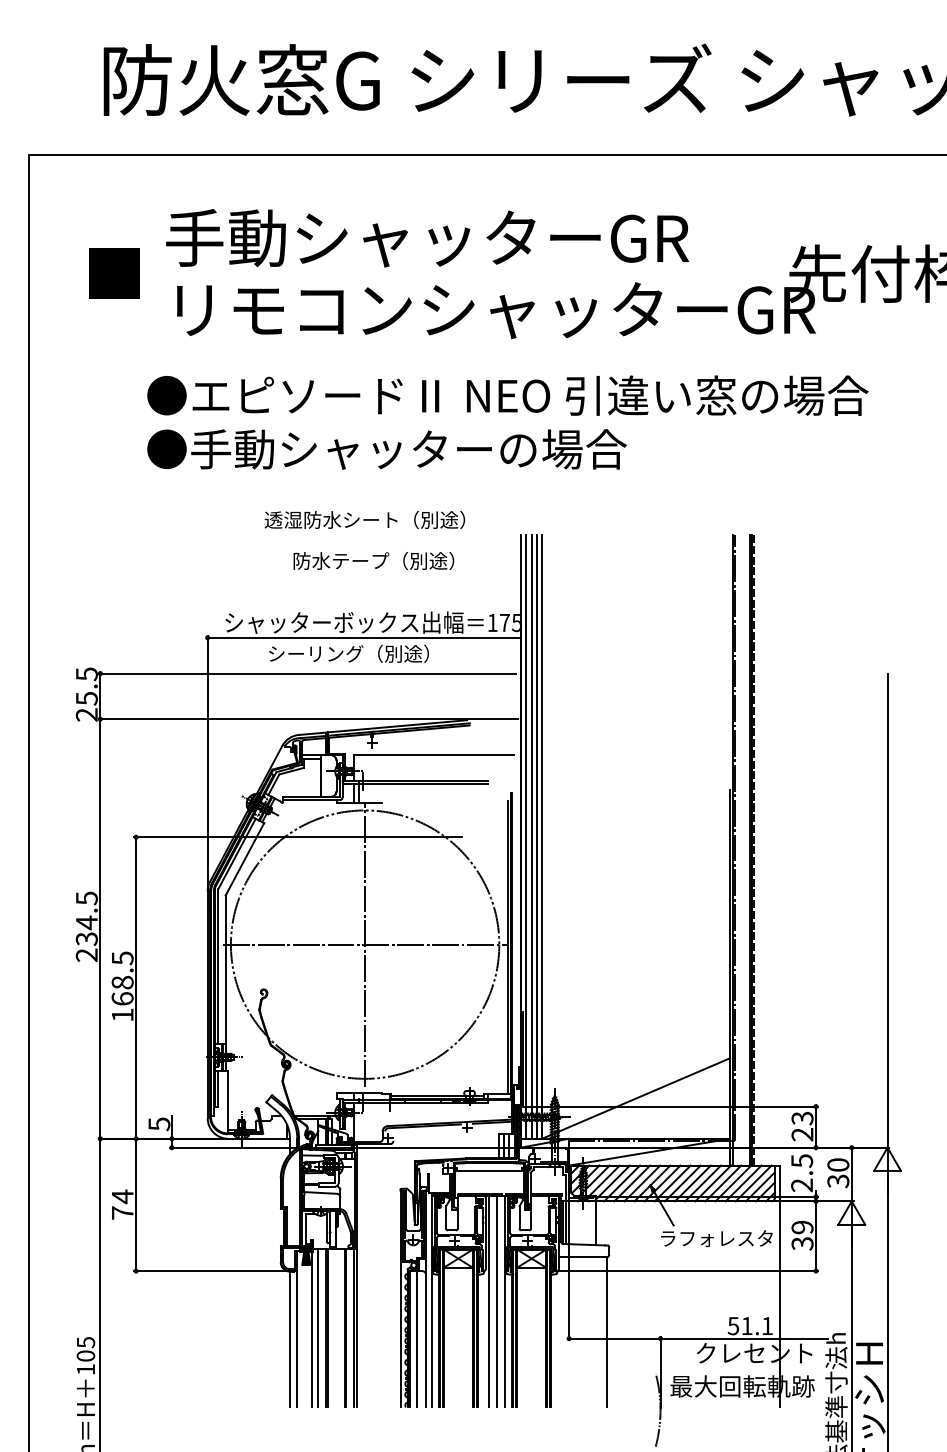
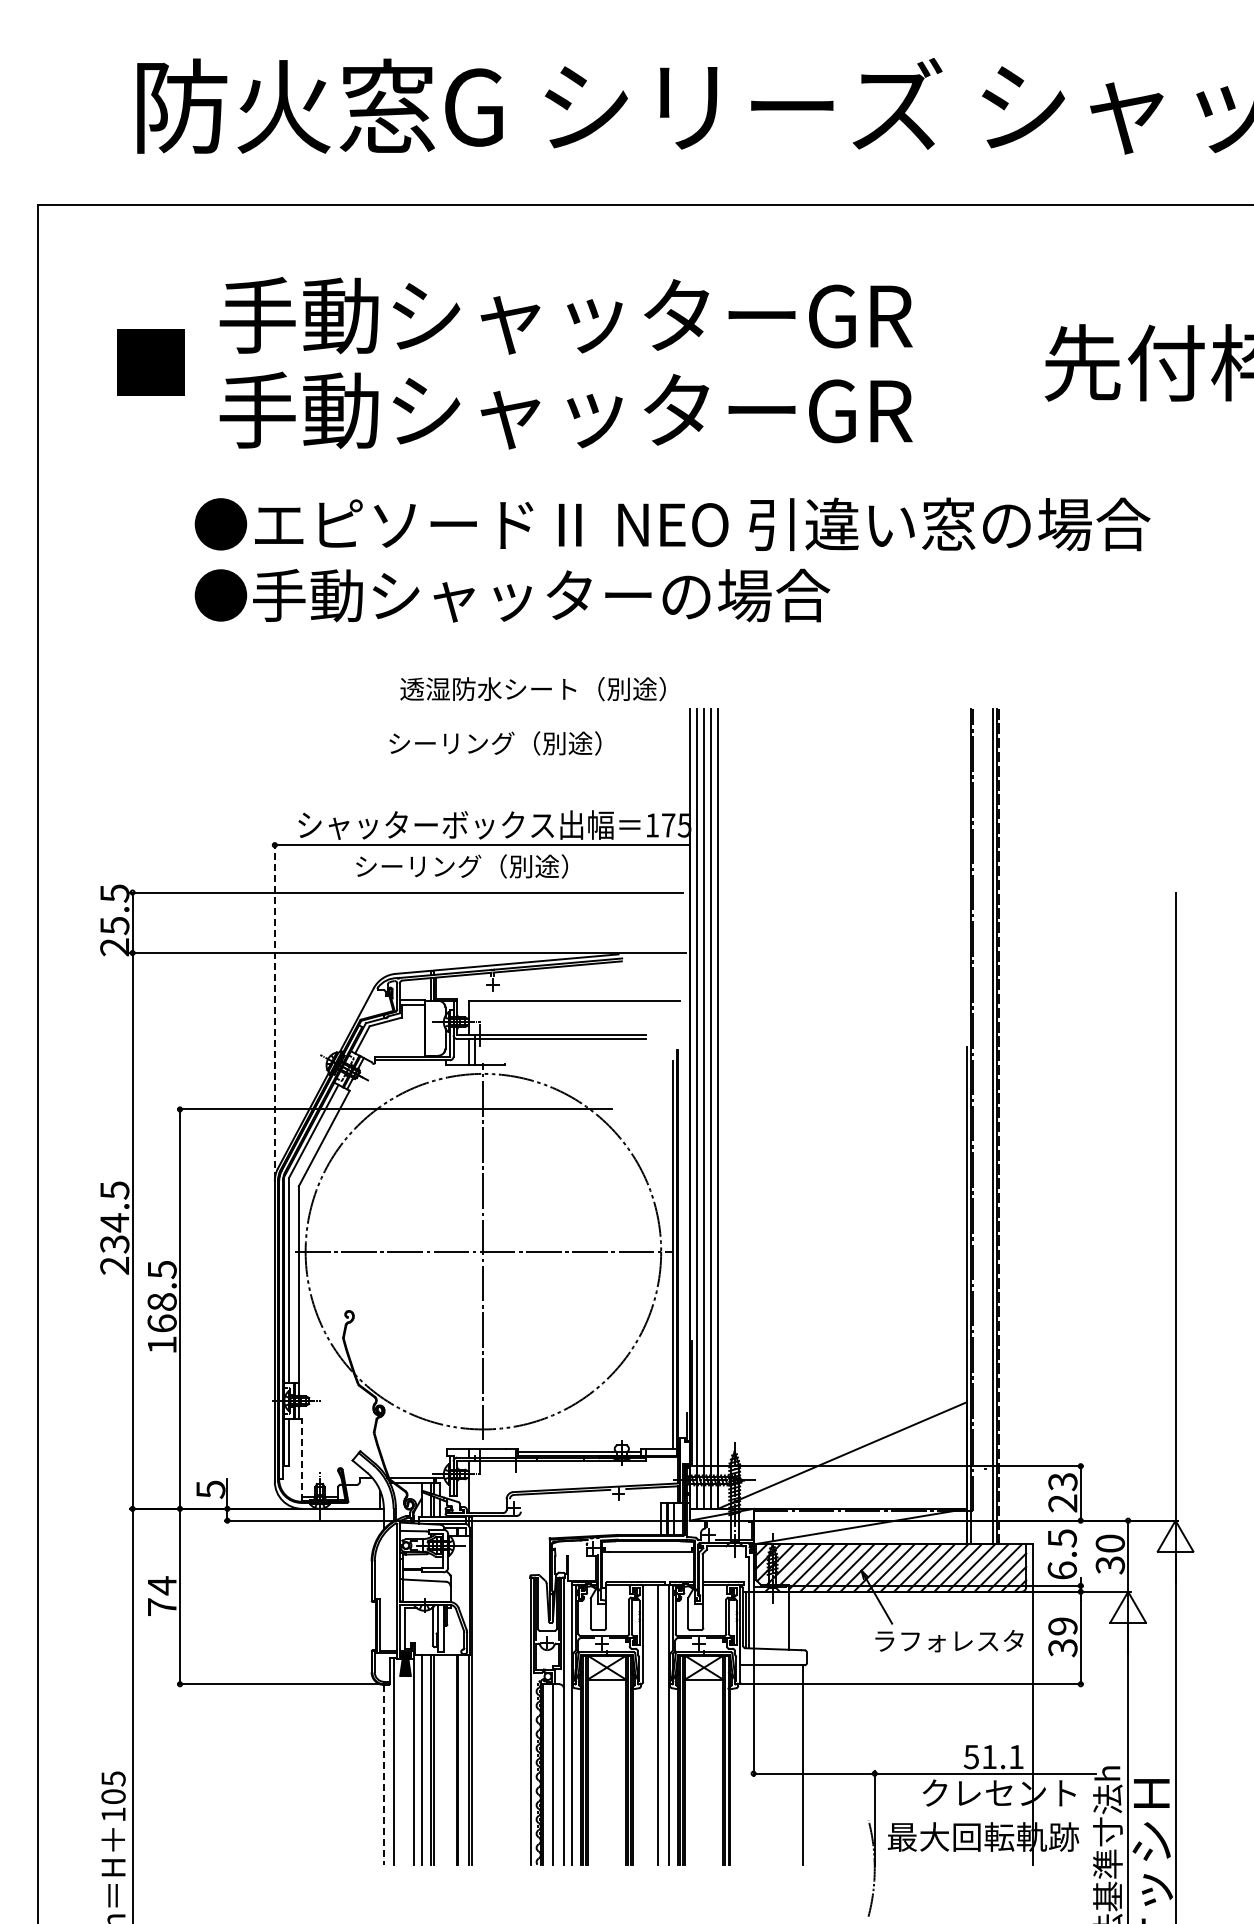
text: (490, 309) -> (649, 410), リモコンシャッターGR -> 手動シャッターGR
text: (364, 520) -> (532, 689), moved
text: (341, 561) -> (451, 743), 防水テープ（別途） -> シーリング（別途）
line: (207, 762) -> (274, 1010), solid -> dashed
line: (227, 1101) -> (301, 1459), solid -> dashed
text: (802, 1185) -> (1062, 1570), 2.5 -> 6.5
line: (488, 1301) -> (647, 1724), removed
line: (289, 1339) -> (383, 1774), solid -> dashed

